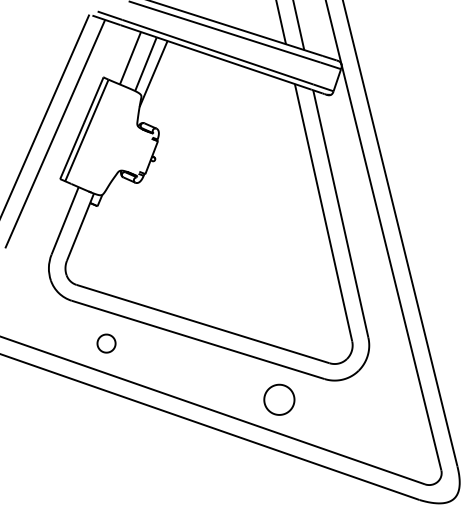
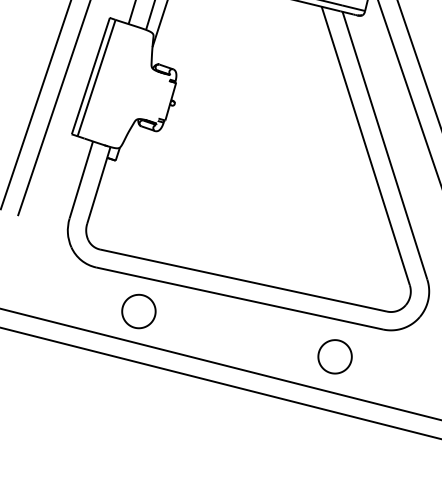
part: (106, 343) -> (138, 311), size x1.67

